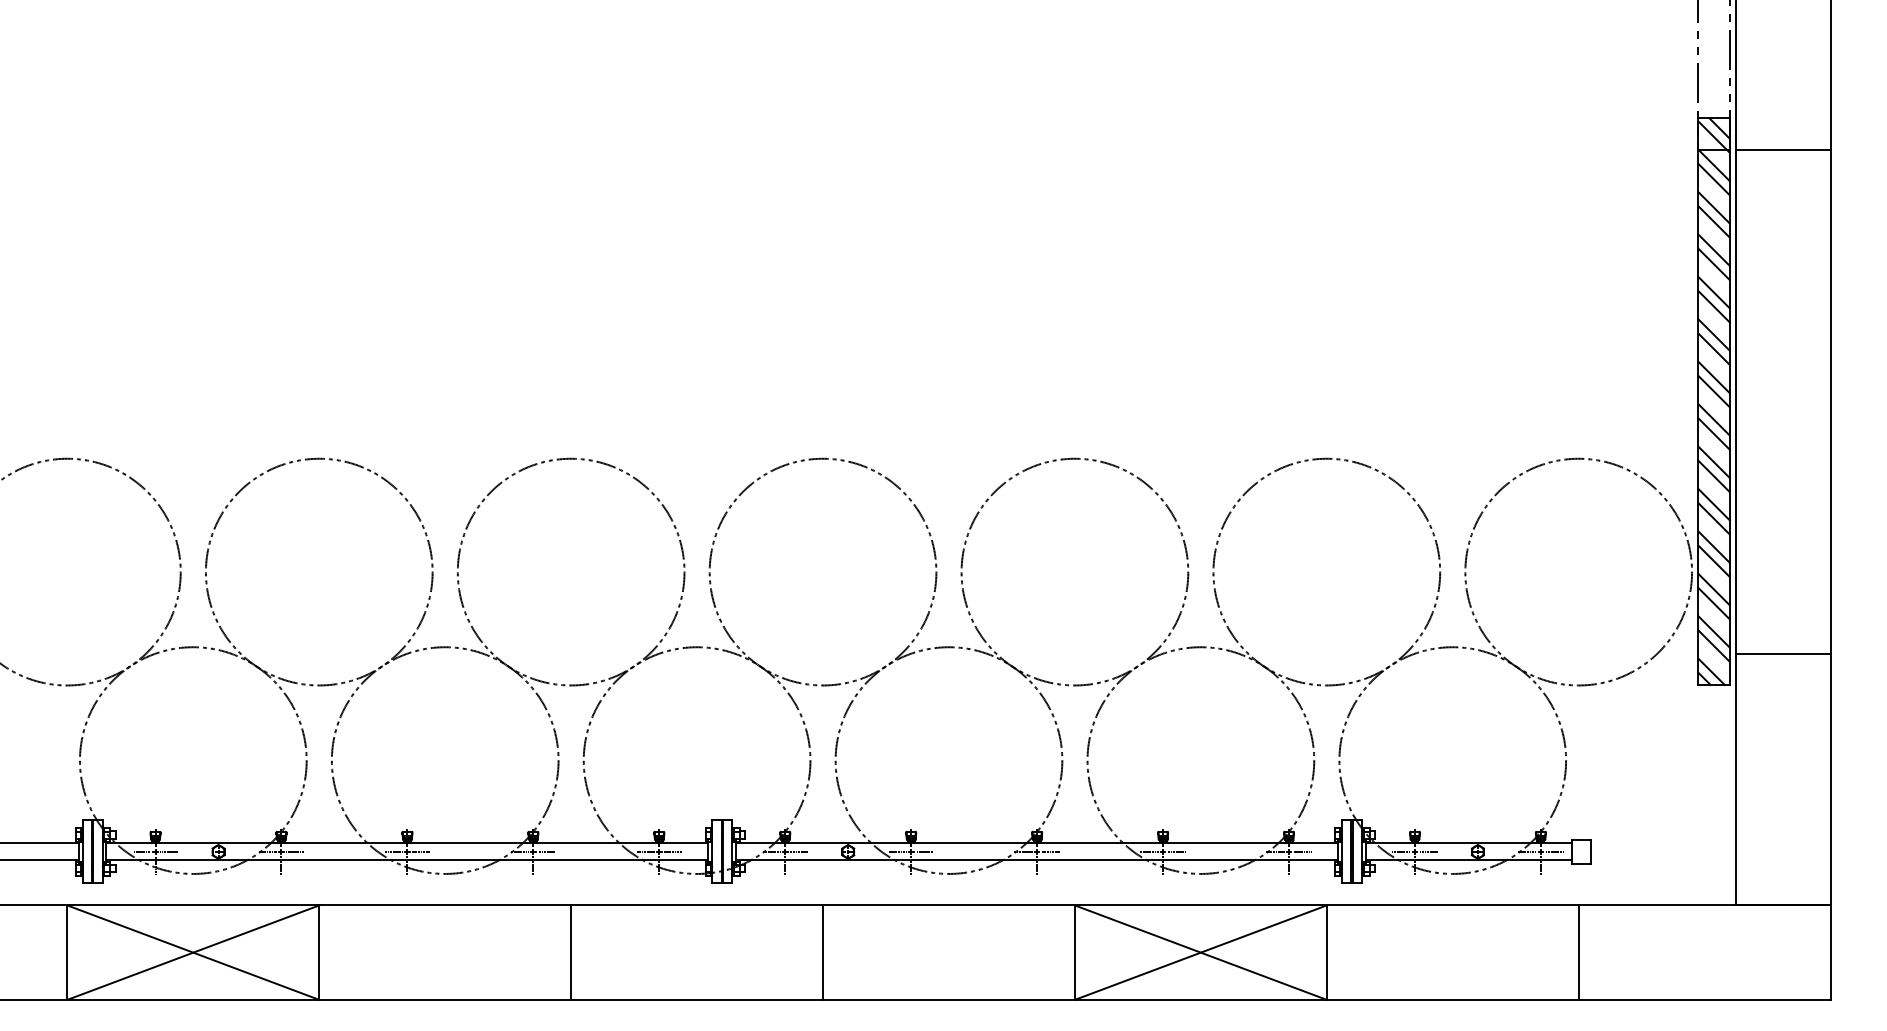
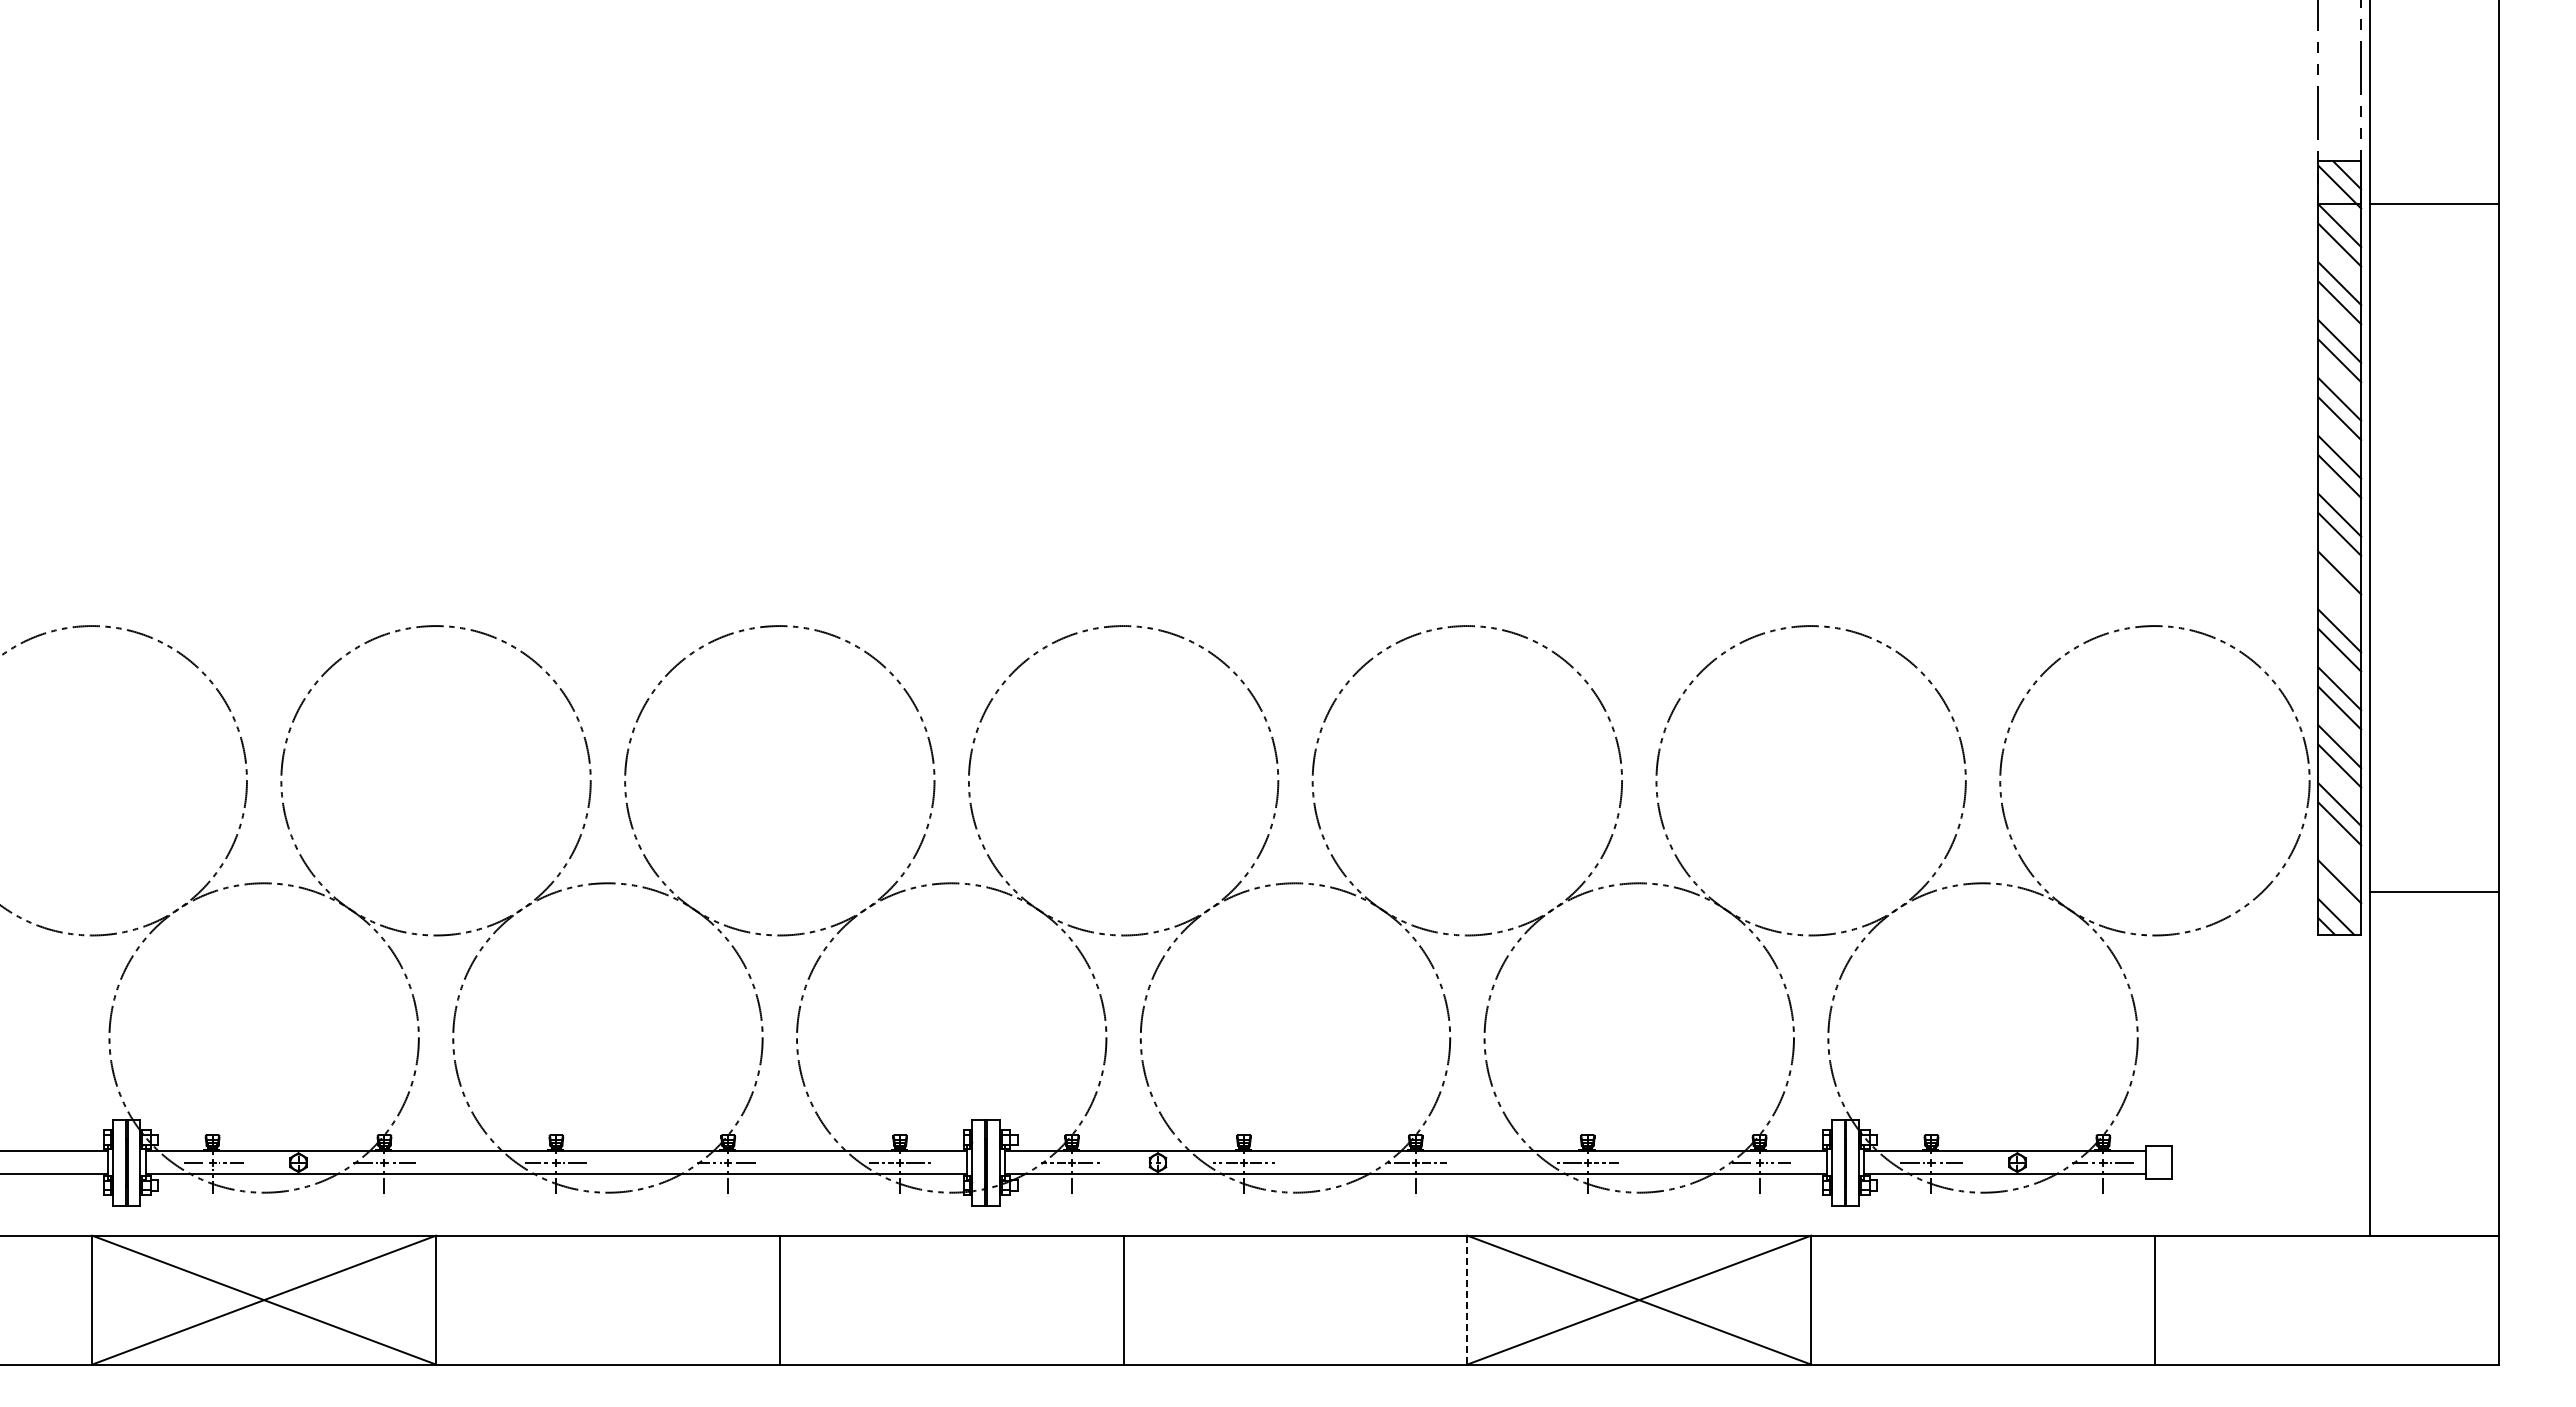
line: (1713, 433) -> (2339, 591), removed
line: (1713, 631) -> (2339, 861), removed
line: (1075, 952) -> (1467, 1300), solid -> dashed

